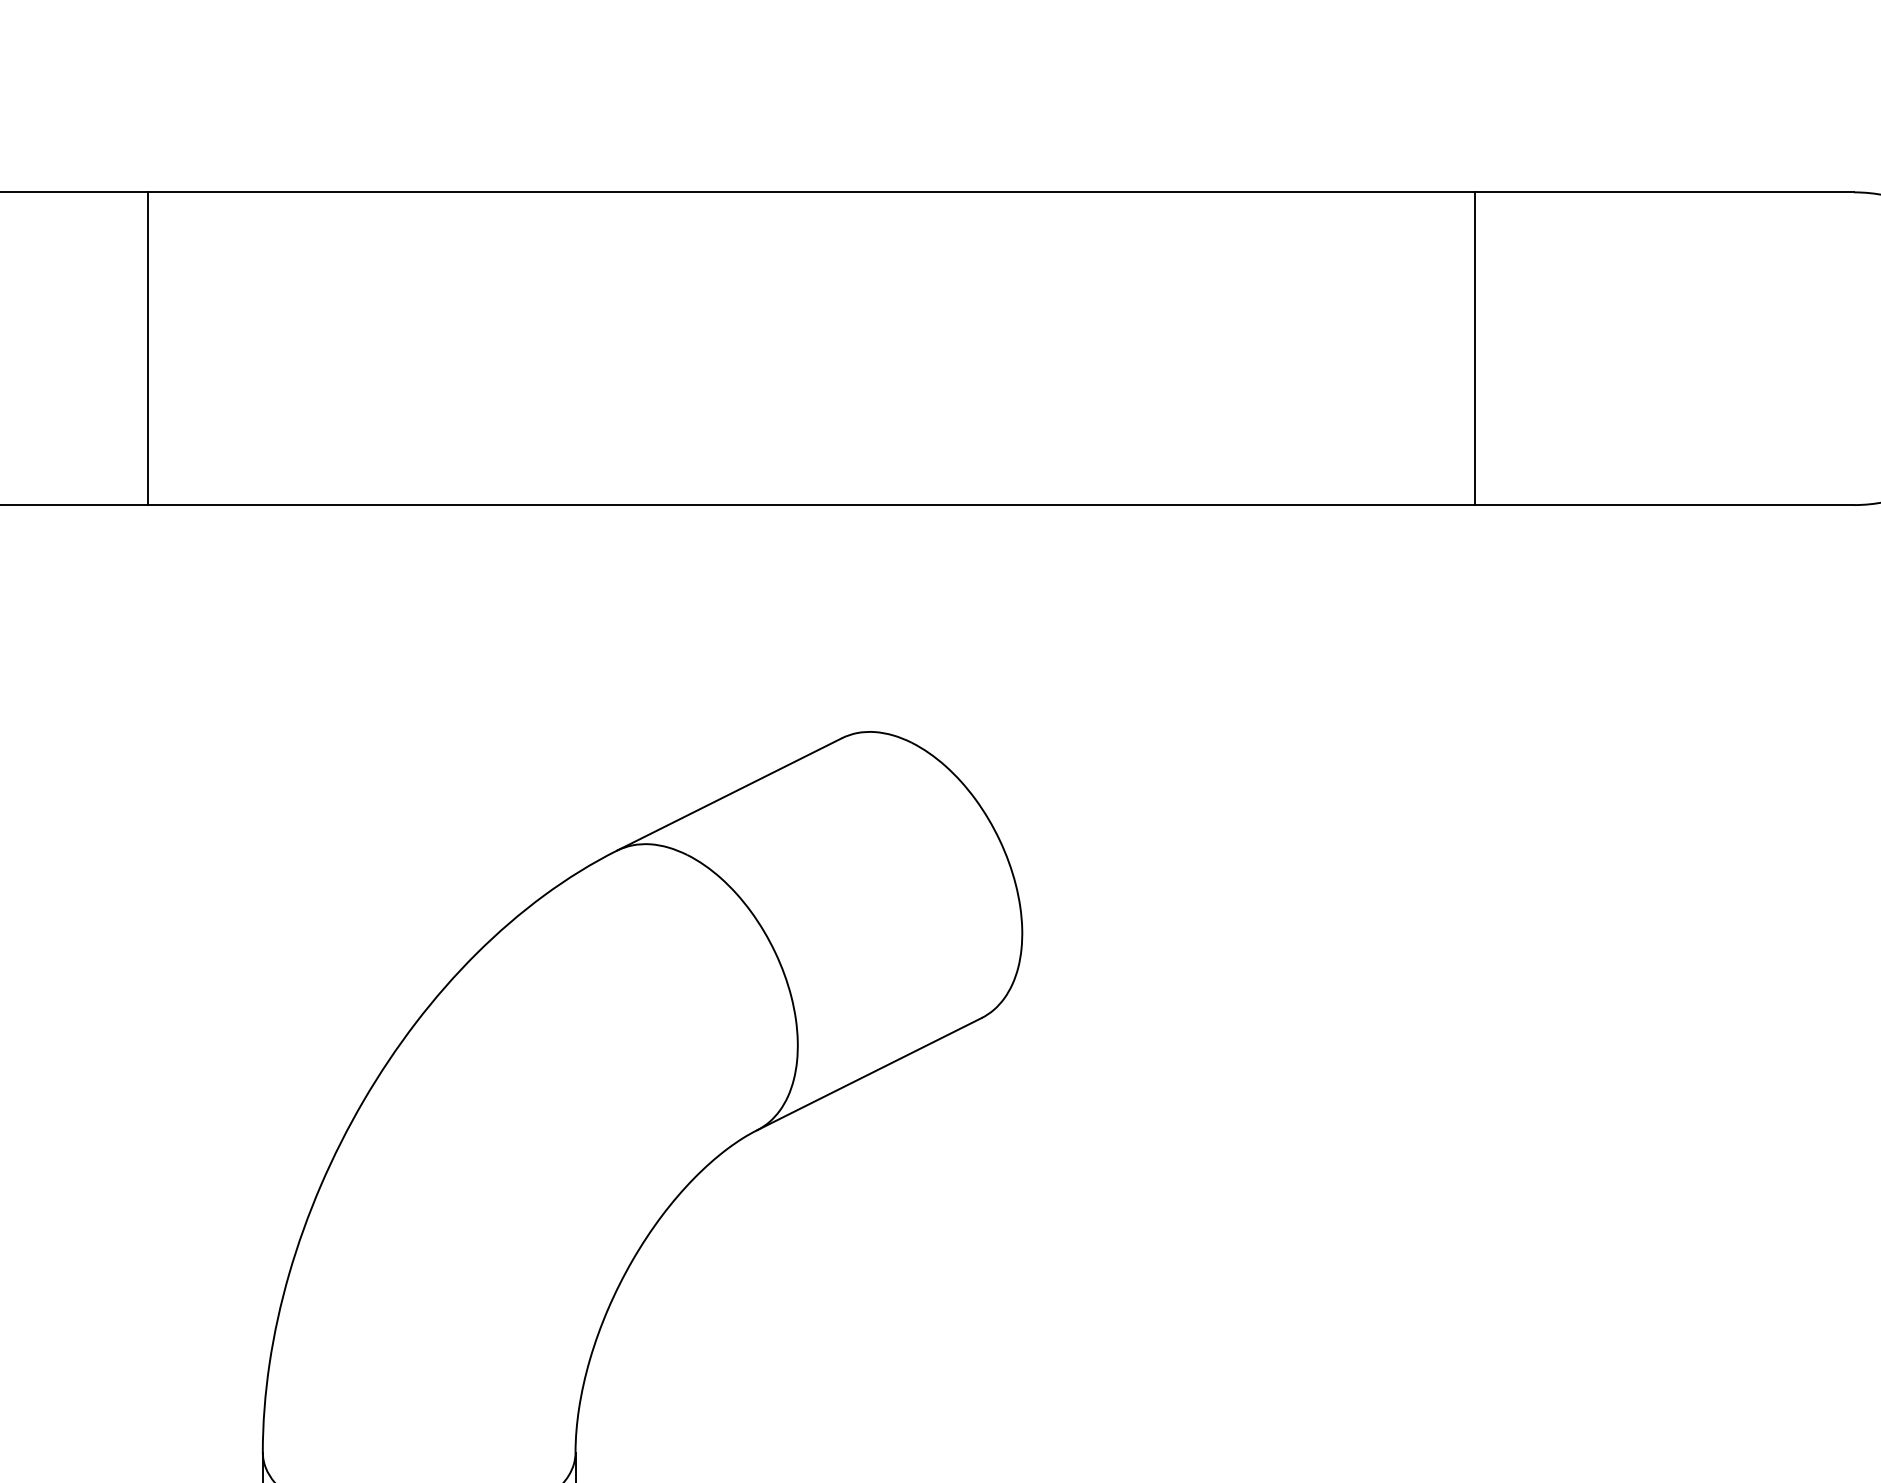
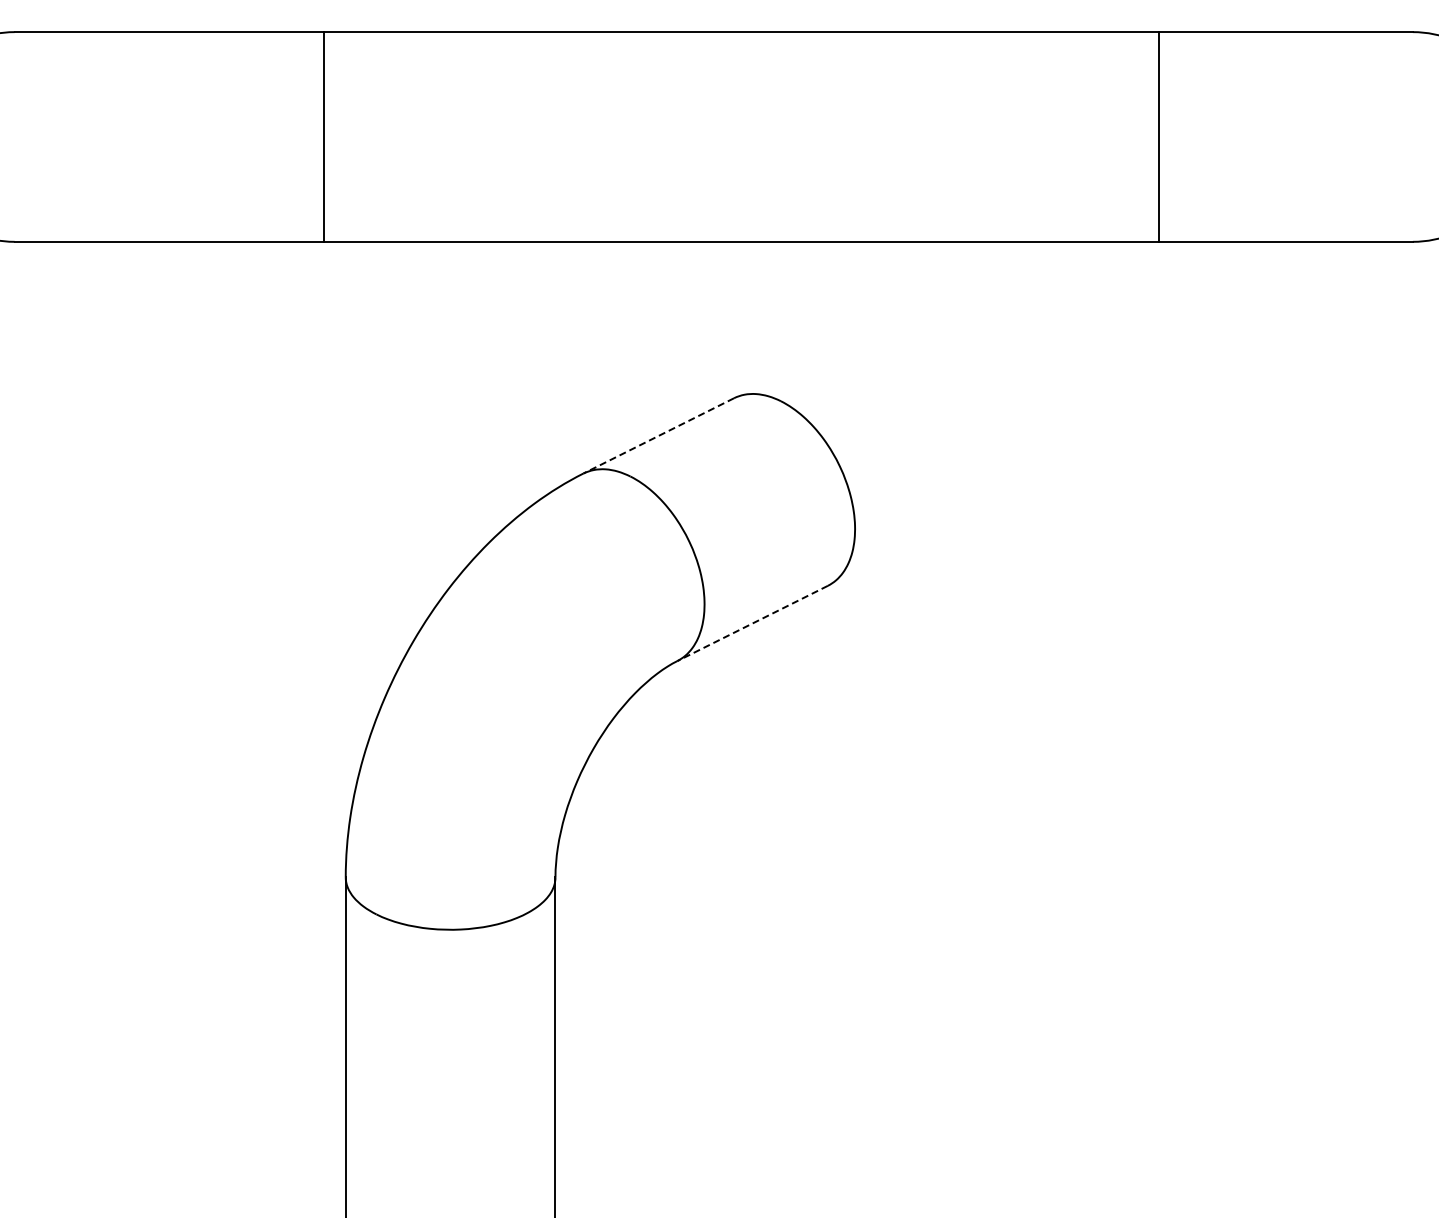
line: (147, 347) -> (323, 136), moved
line: (729, 795) -> (658, 436), solid -> dashed
line: (869, 1074) -> (752, 623), solid -> dashed

